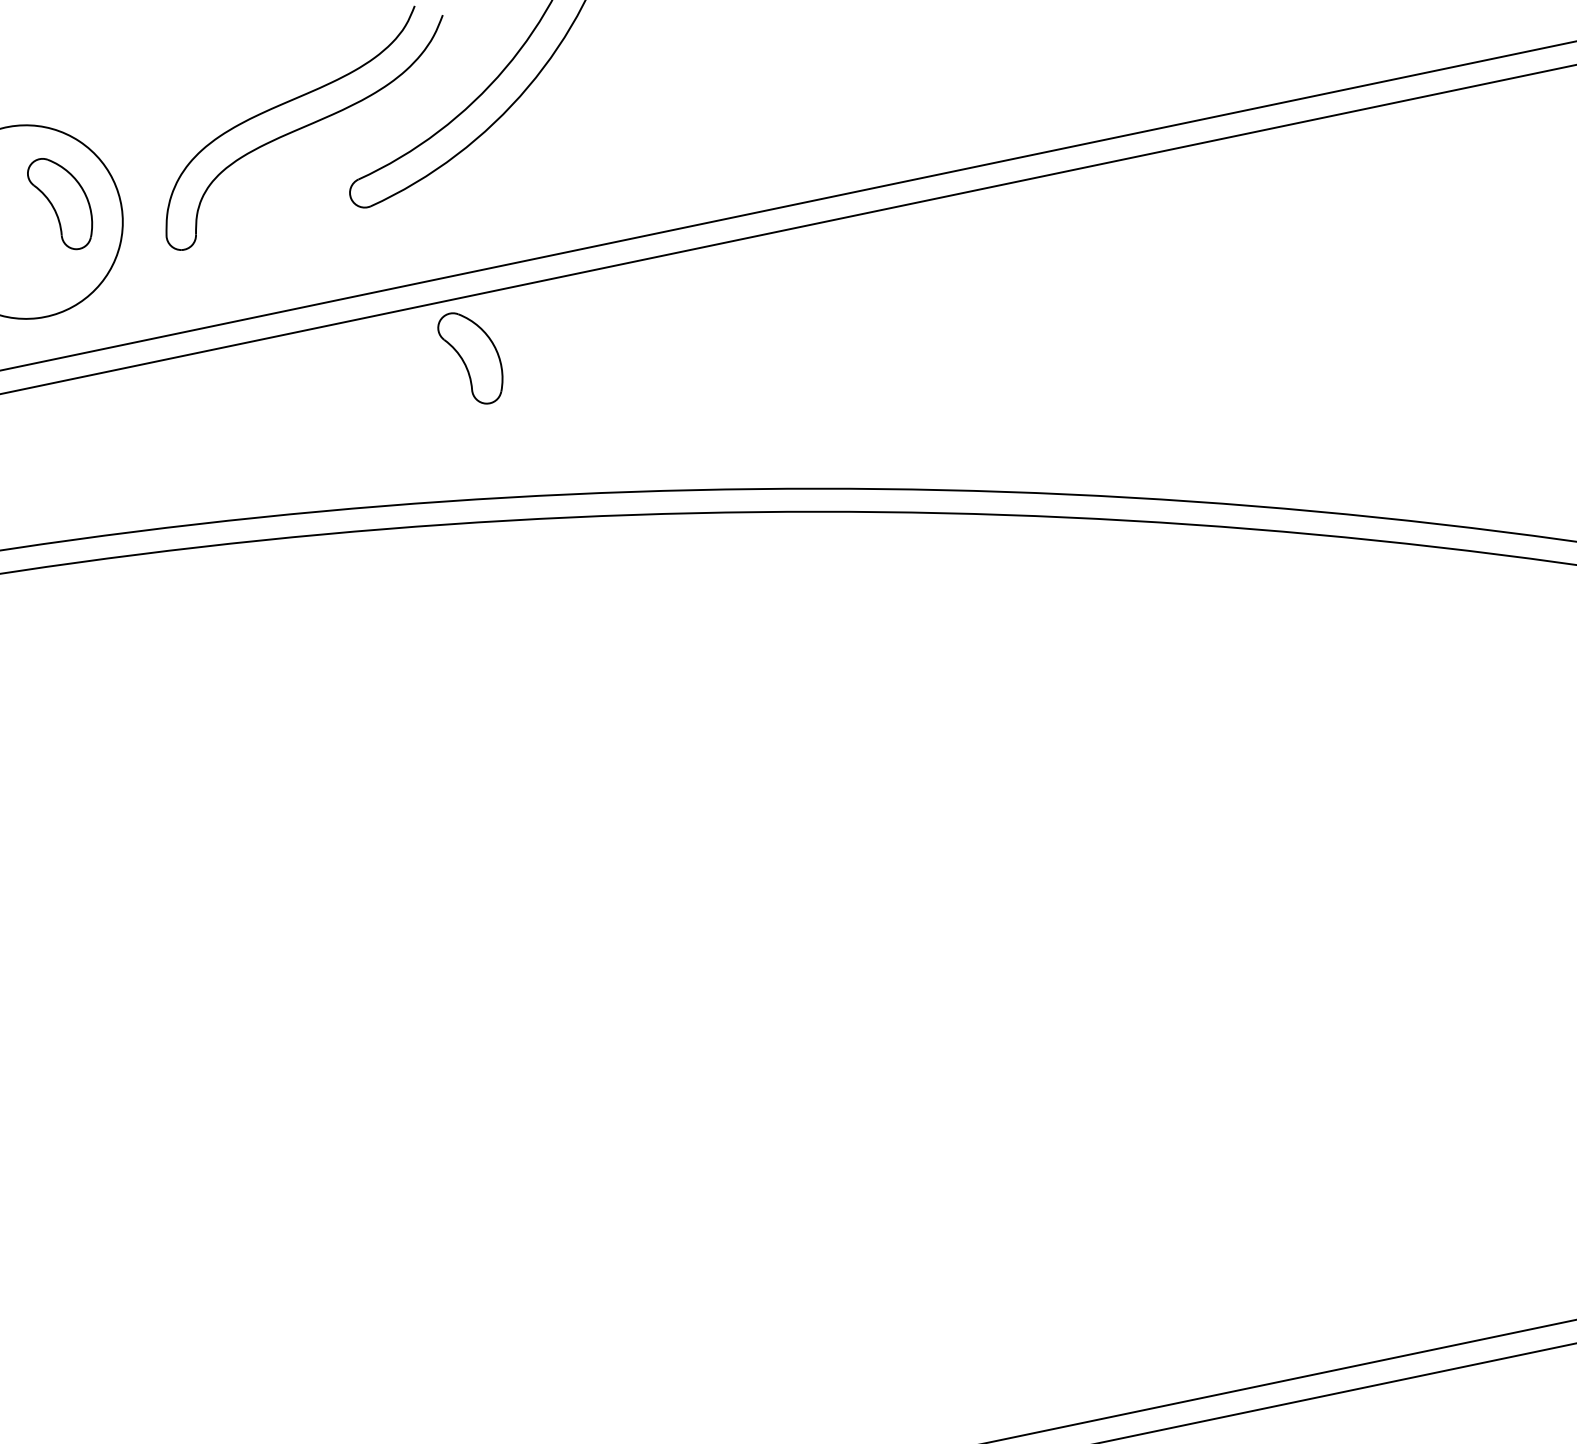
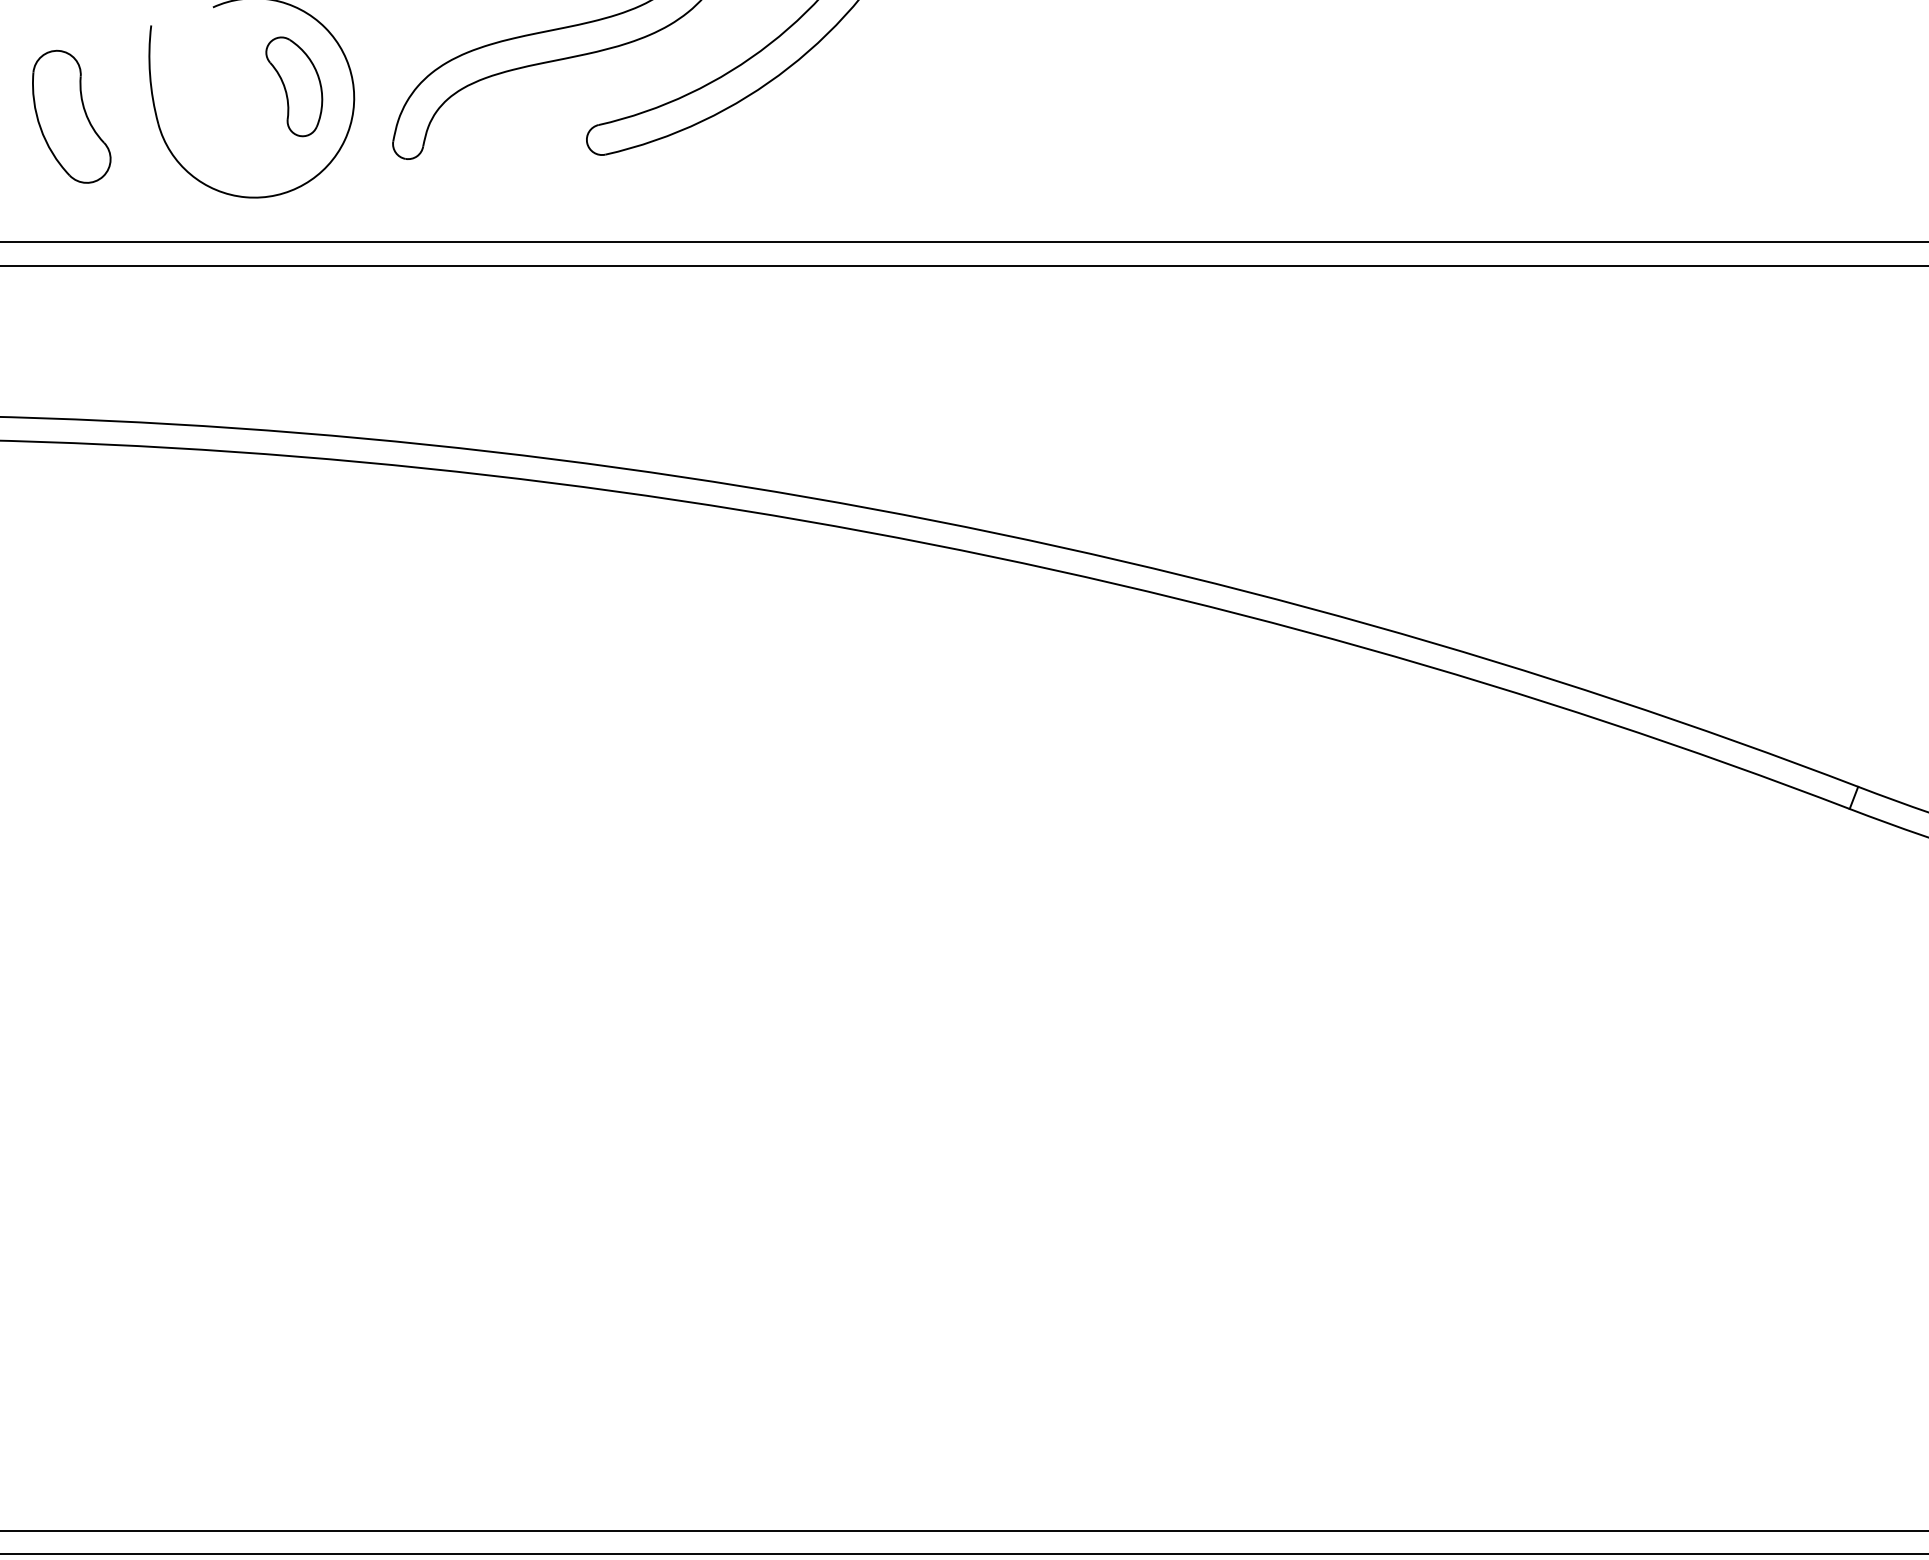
part: (472, 357) -> (675, 328), removed

